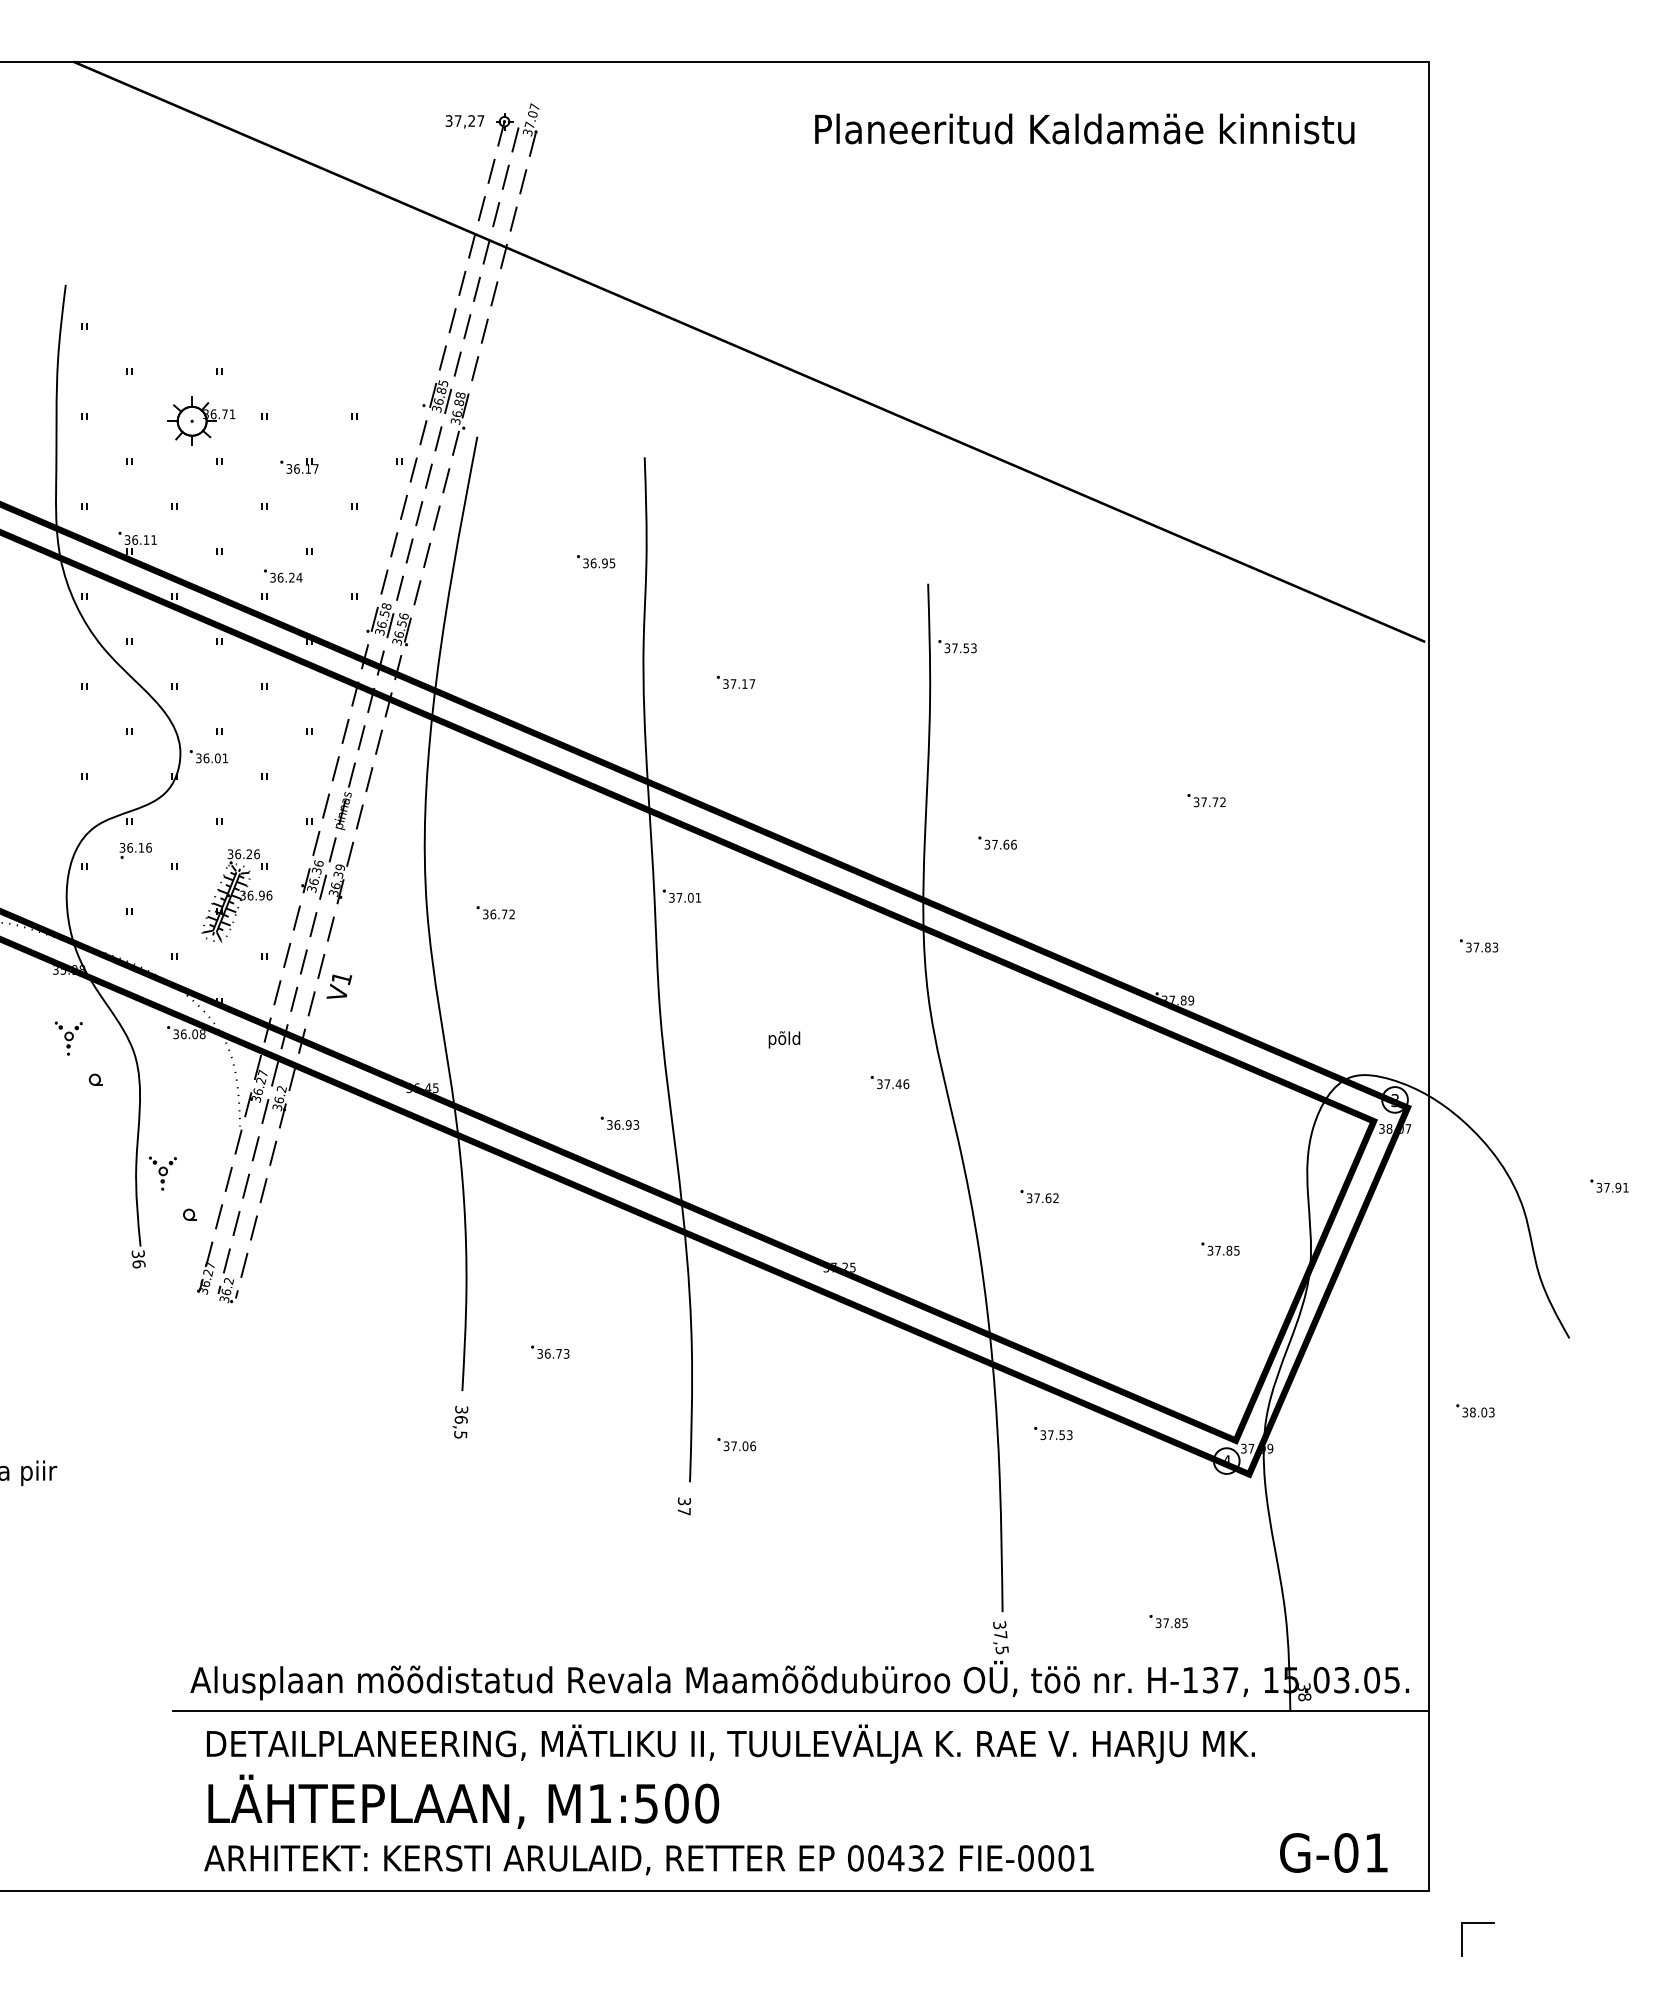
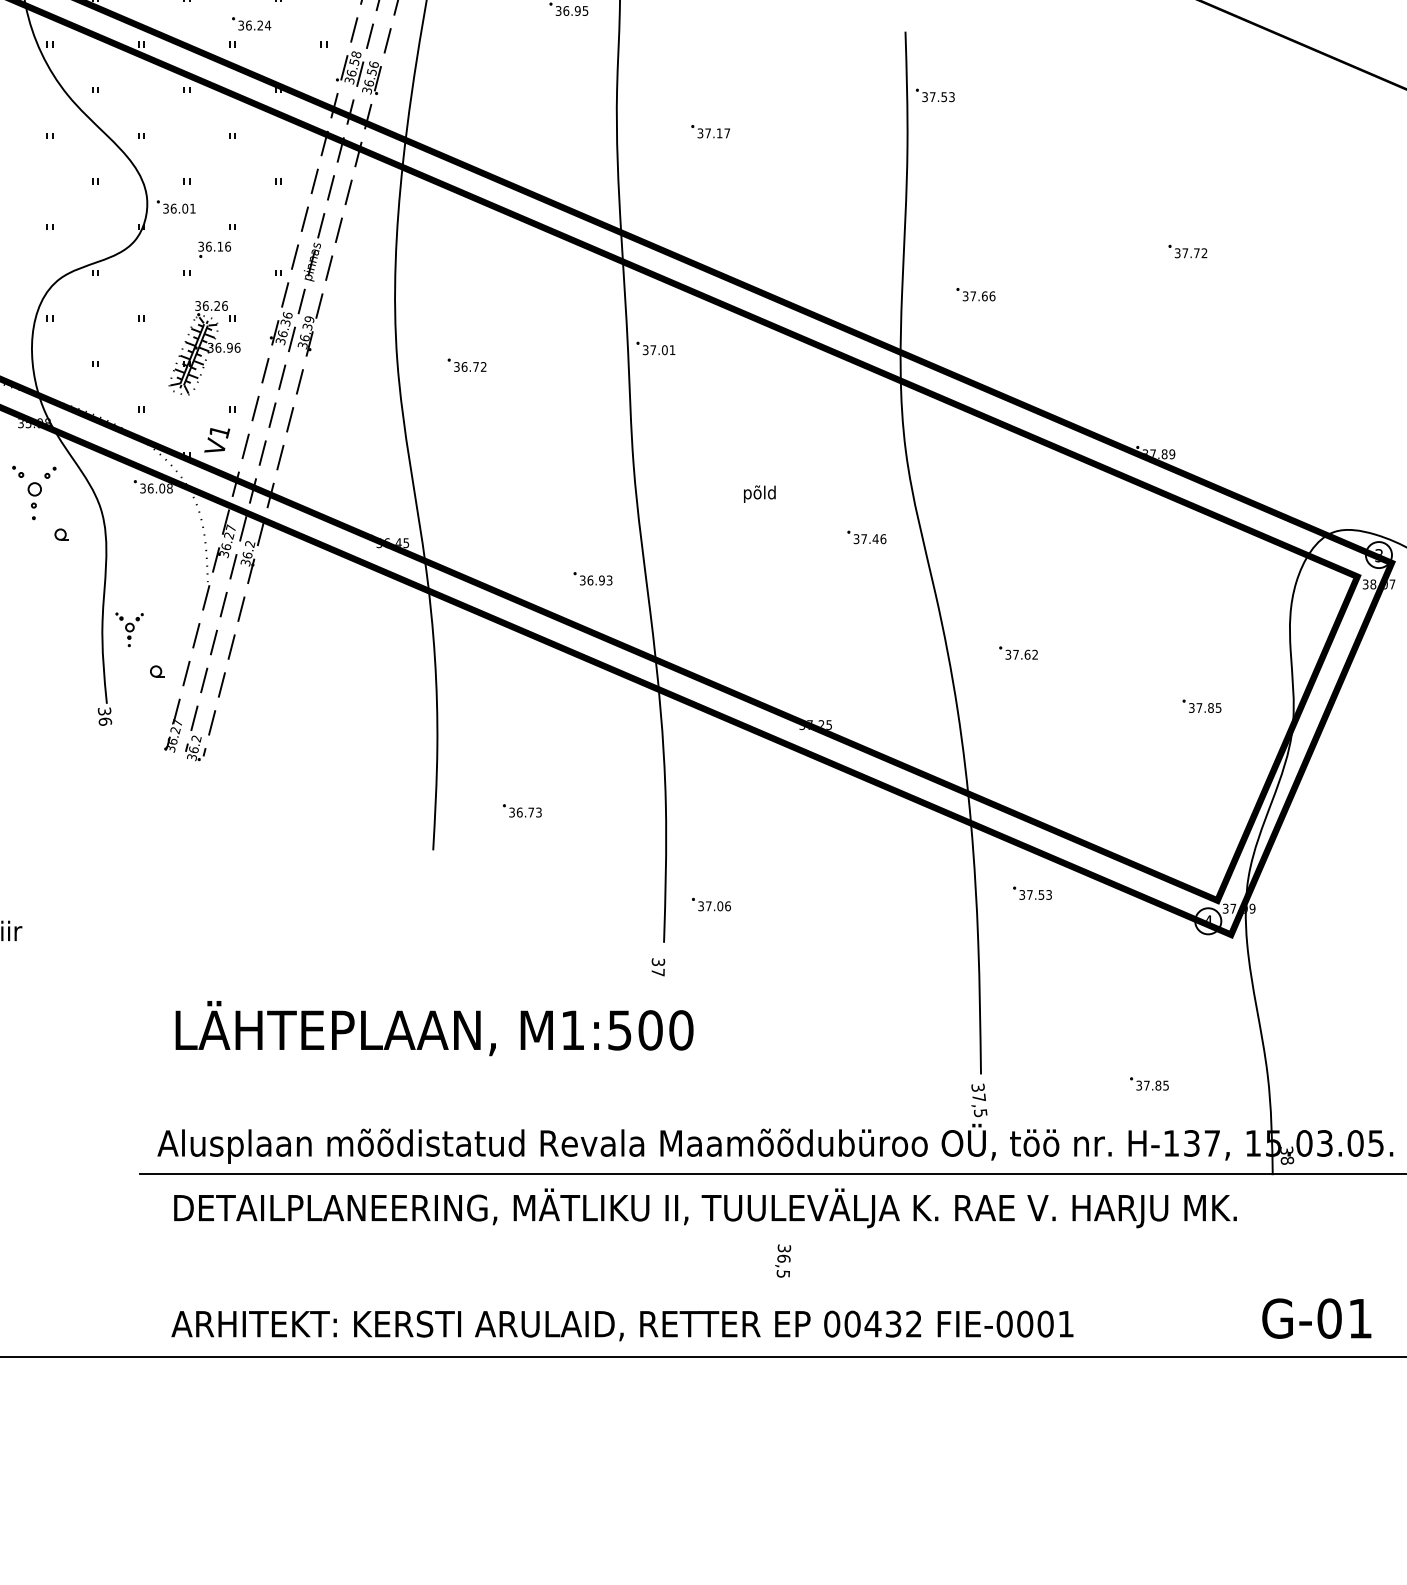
part: (135, 850) -> (214, 249), moved
text: (339, 986) -> (217, 440), moved
part: (68, 1038) -> (33, 492), size x1.6
text: (460, 1421) -> (783, 1260), moved
text: (463, 1801) -> (434, 1028), moved

